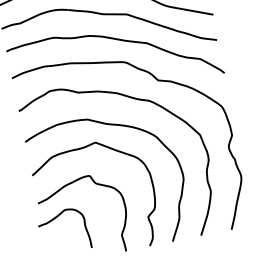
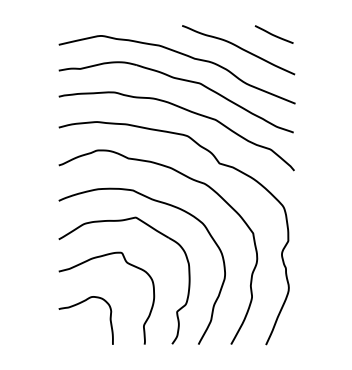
curve: (54, 220) -> (77, 305), moved

